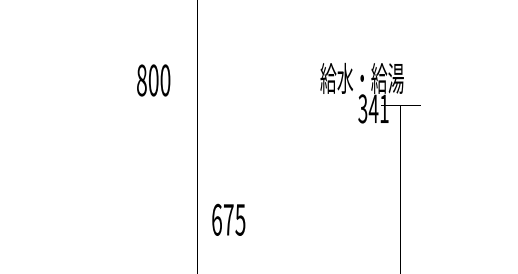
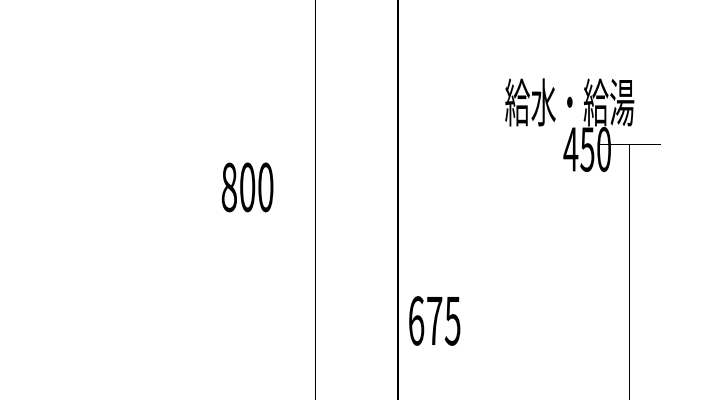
text: (153, 80) -> (247, 187), moved
text: (373, 108) -> (587, 148), 341 -> 450
text: (228, 219) -> (434, 320), moved

